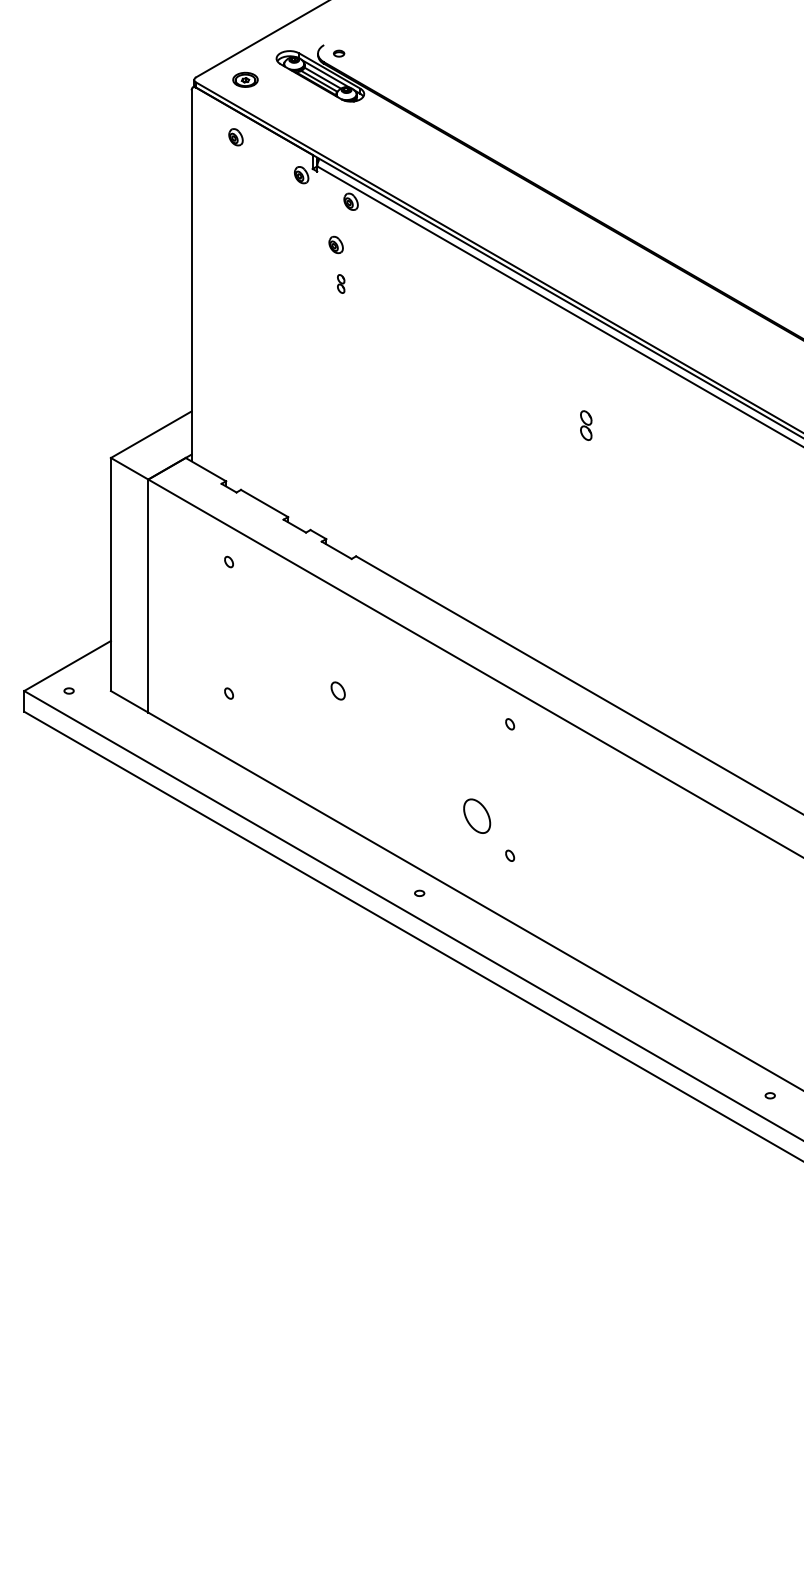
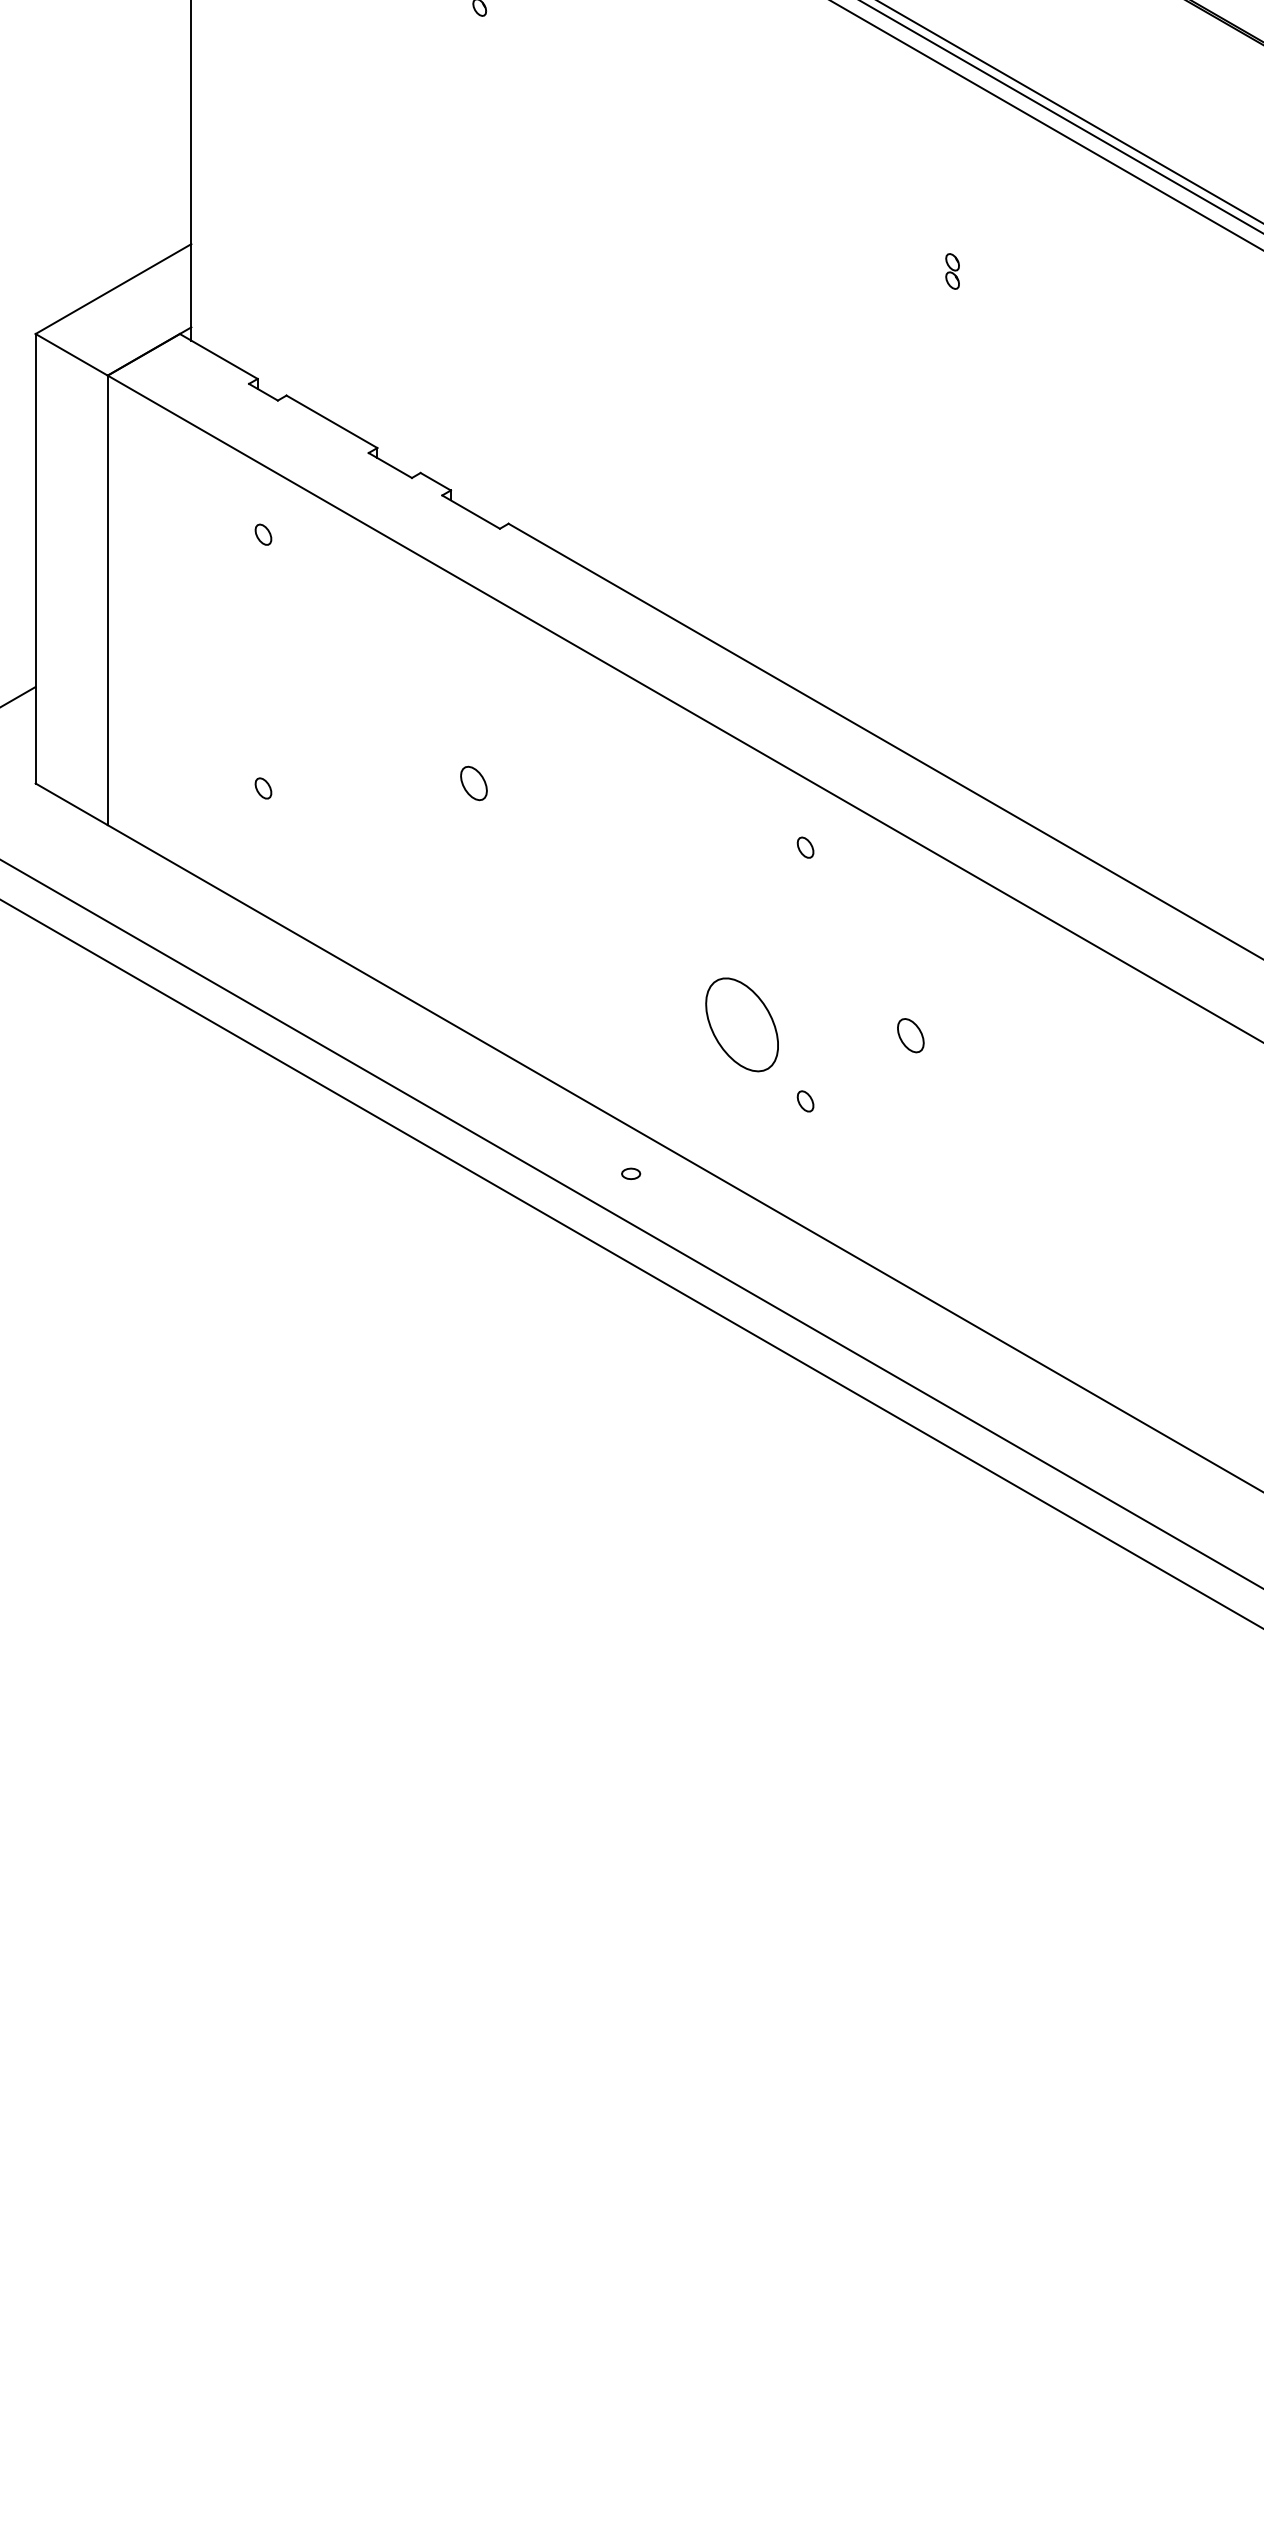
part: (586, 425) -> (952, 271), size x0.62
part: (476, 816) -> (740, 1025), size x1.43
part: (564, 821) -> (910, 1035), added

